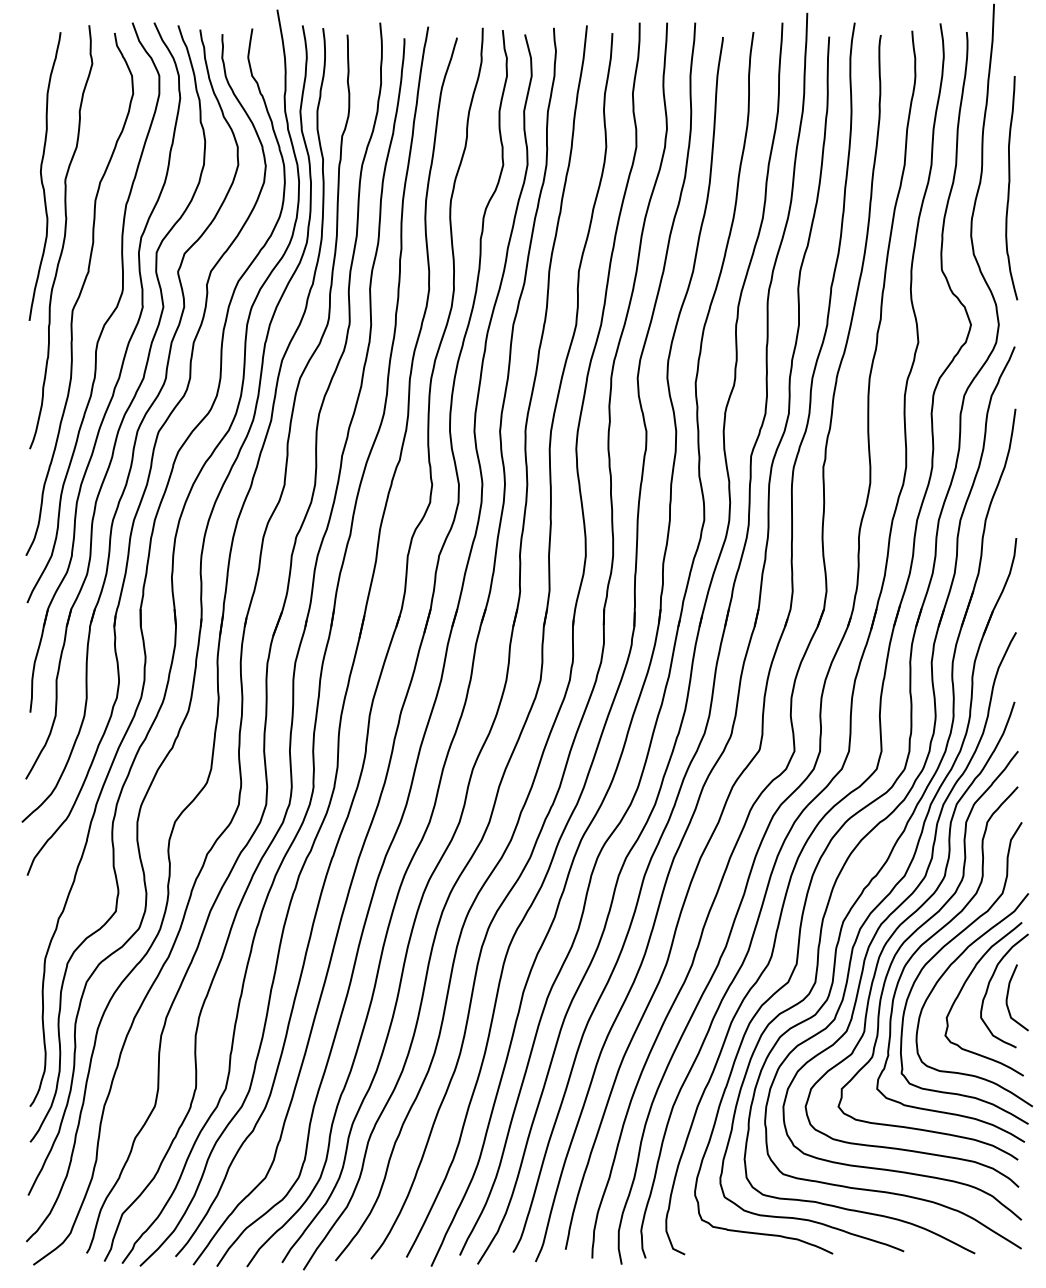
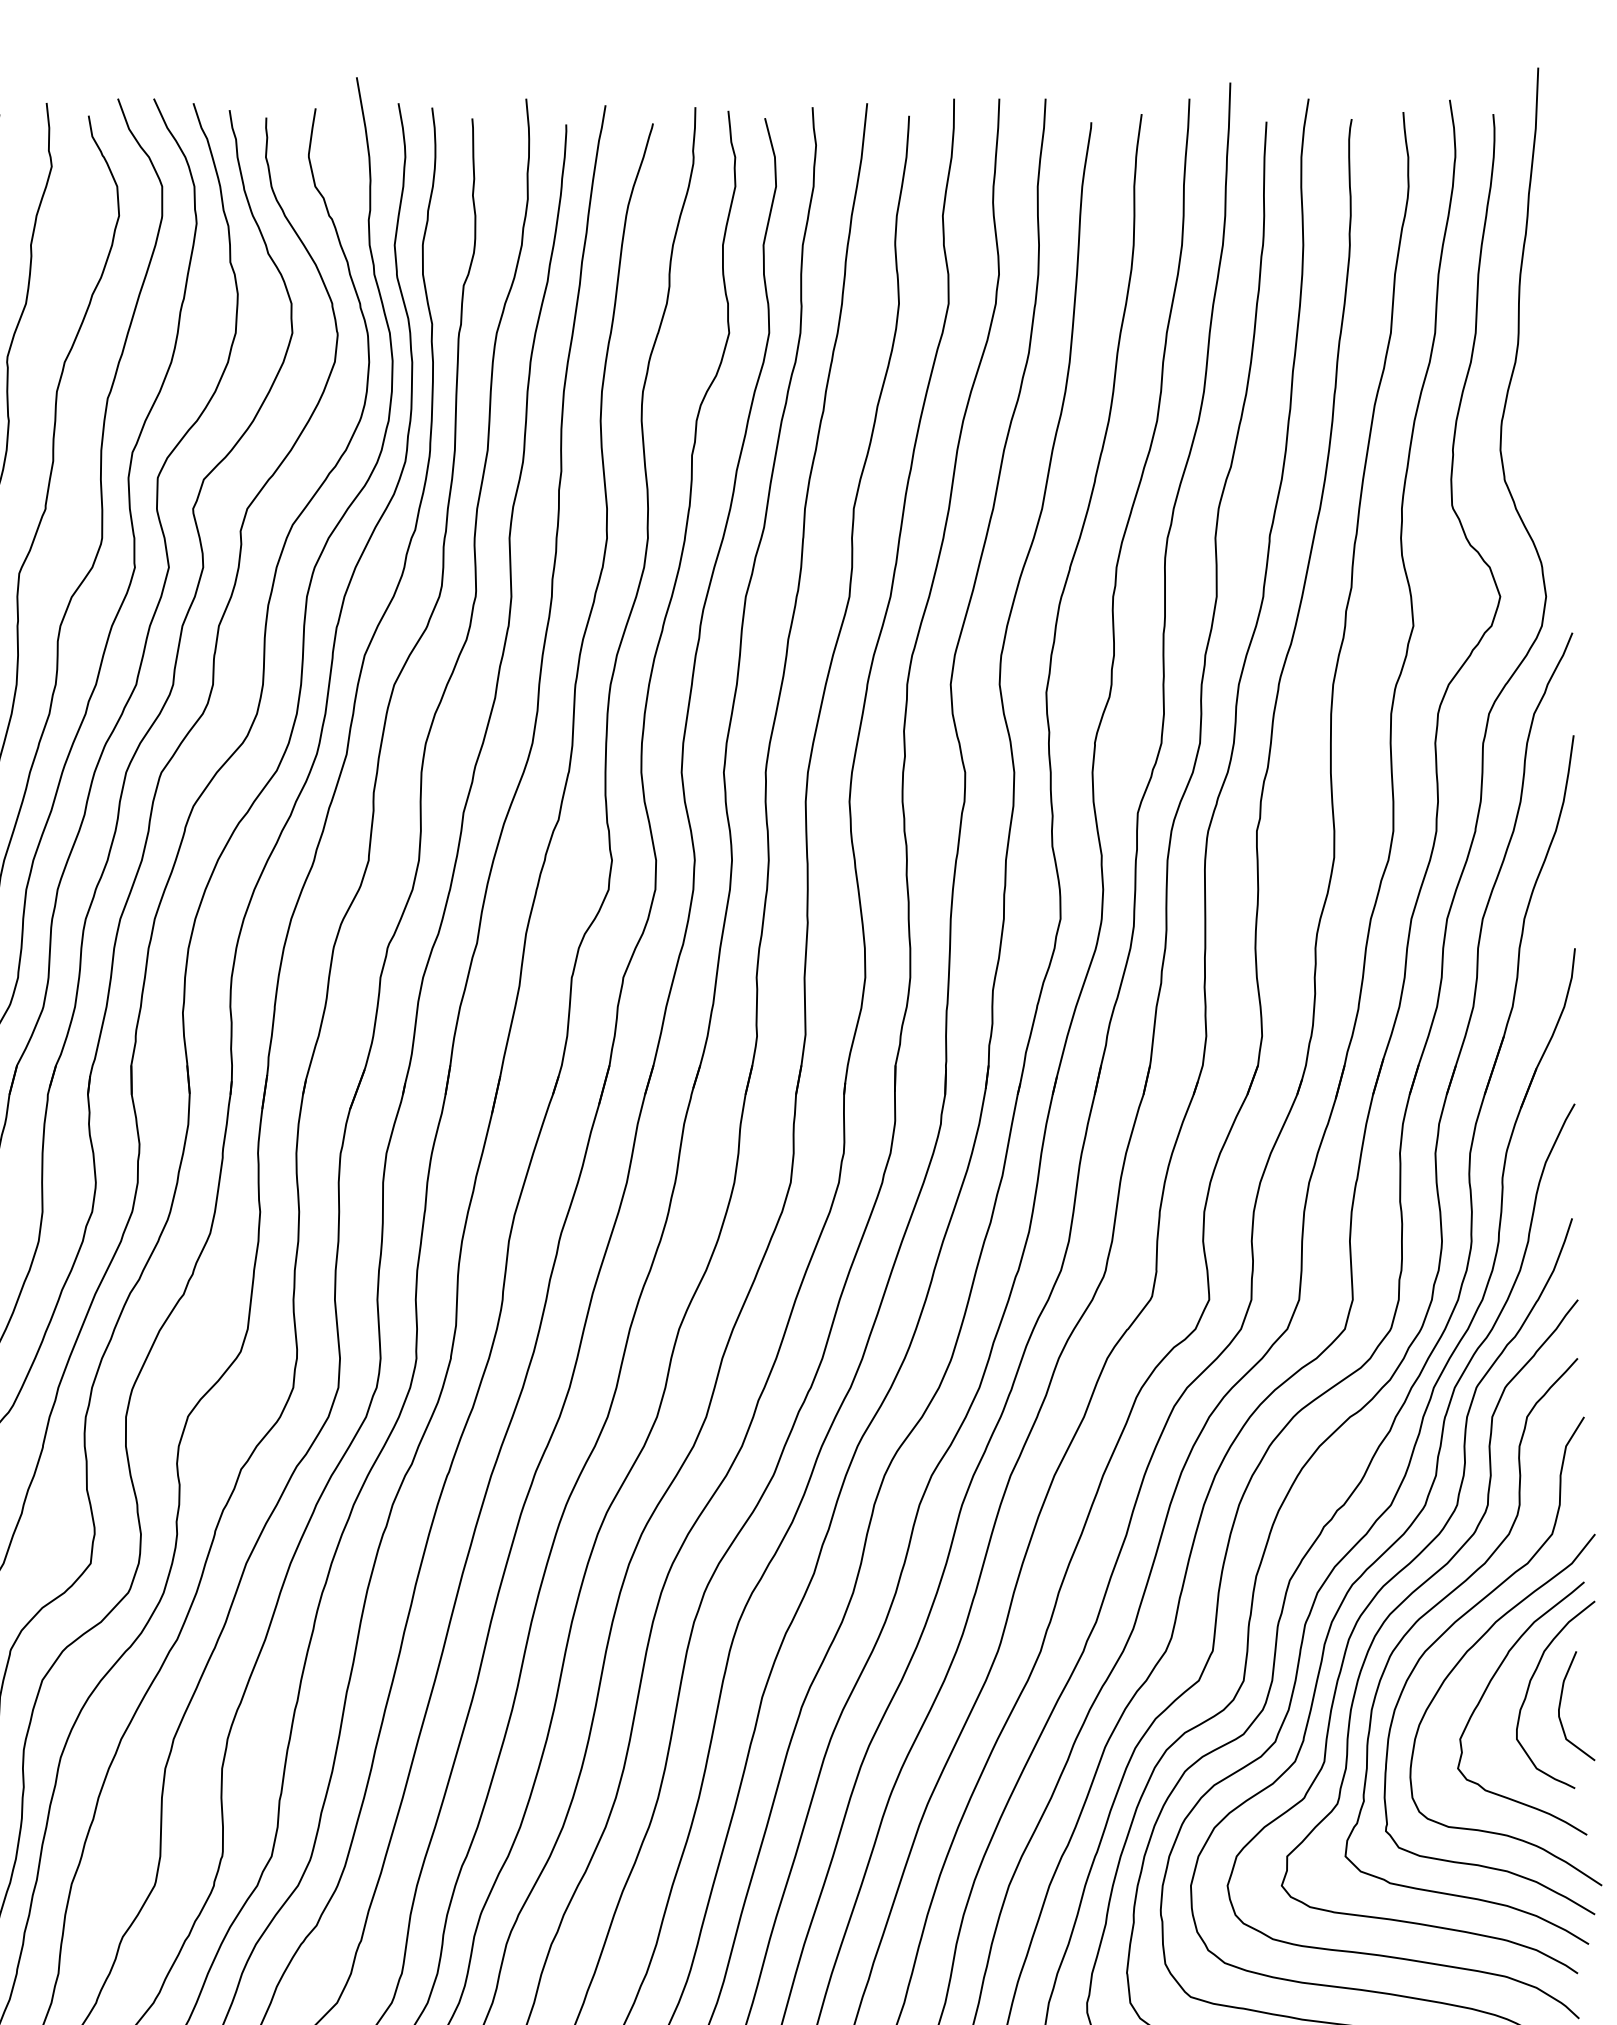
curve: (1009, 188) -> (1563, 372), removed

